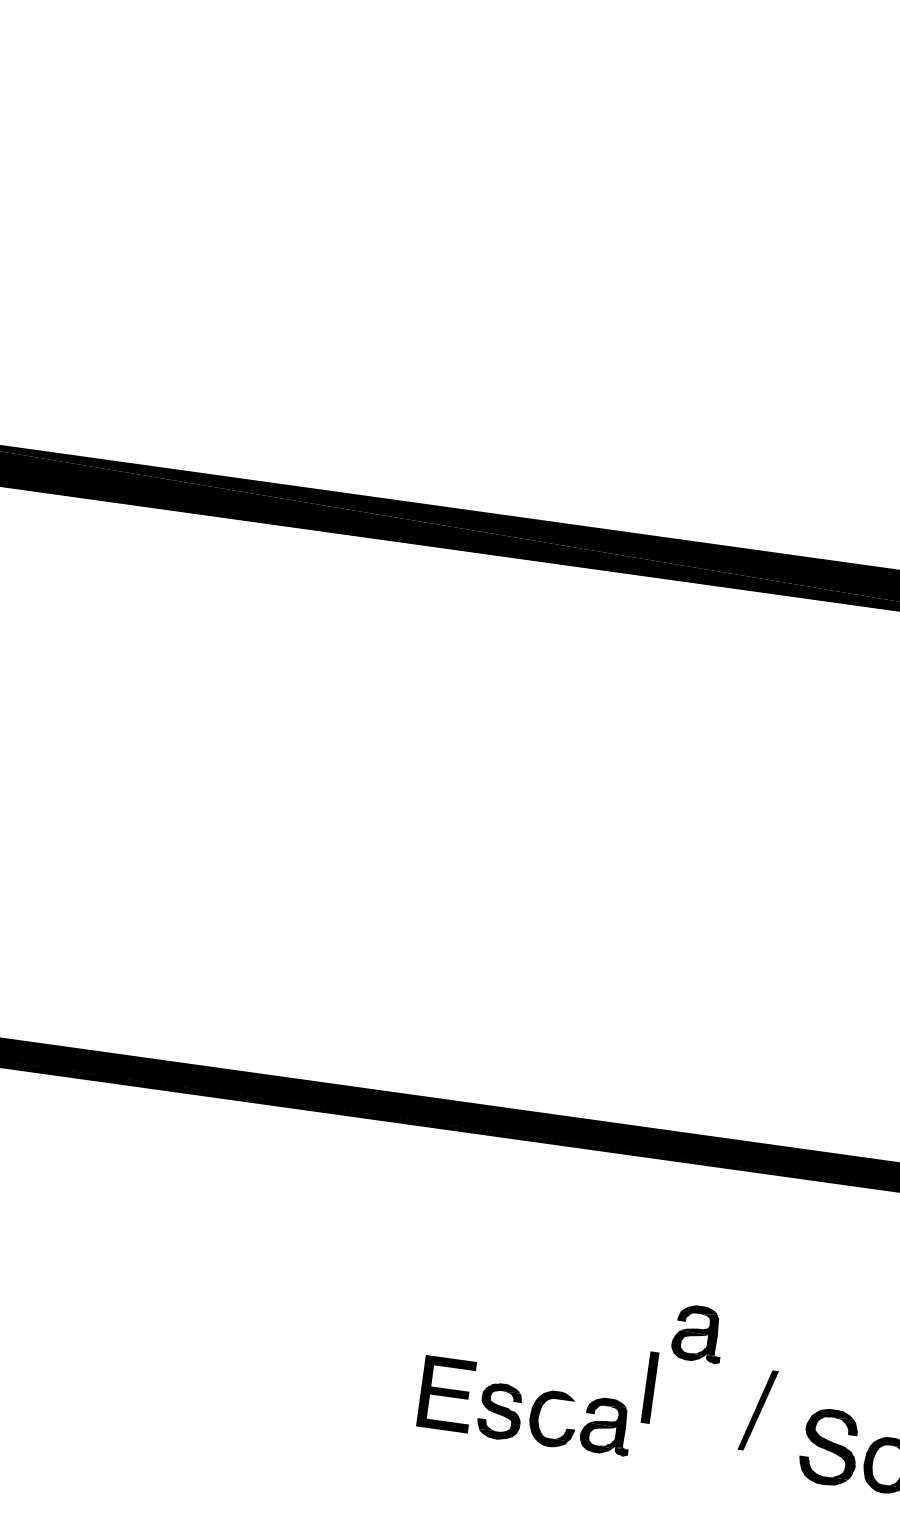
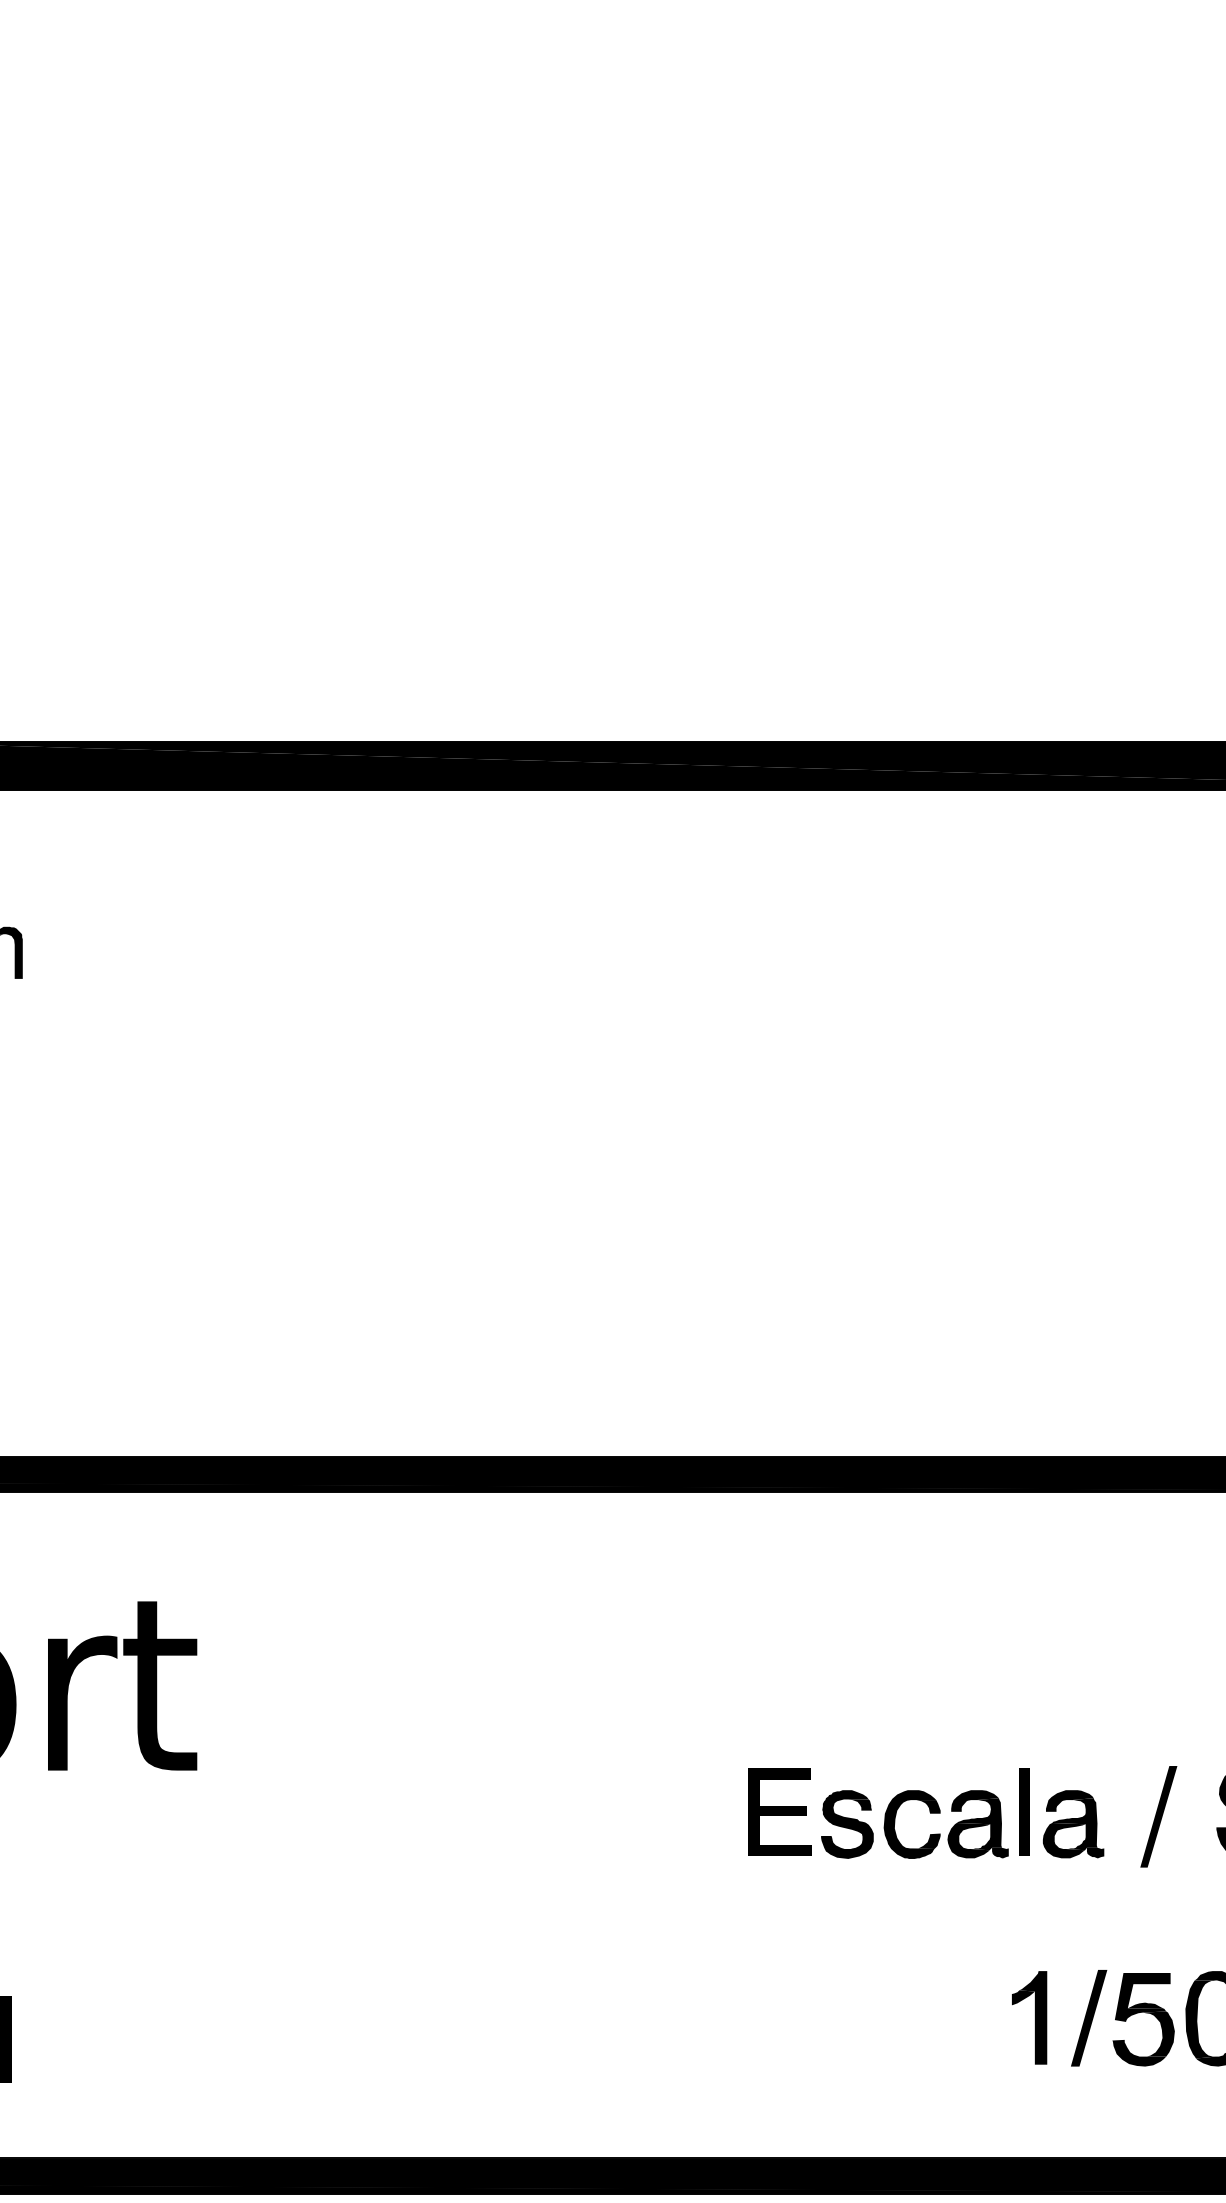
part: (698, 1334) -> (1073, 1824), moved
part: (650, 1386) -> (1024, 1811), moved
fill: (567, 1406) -> (927, 1806), added
part: (758, 1410) -> (1158, 1816), moved

